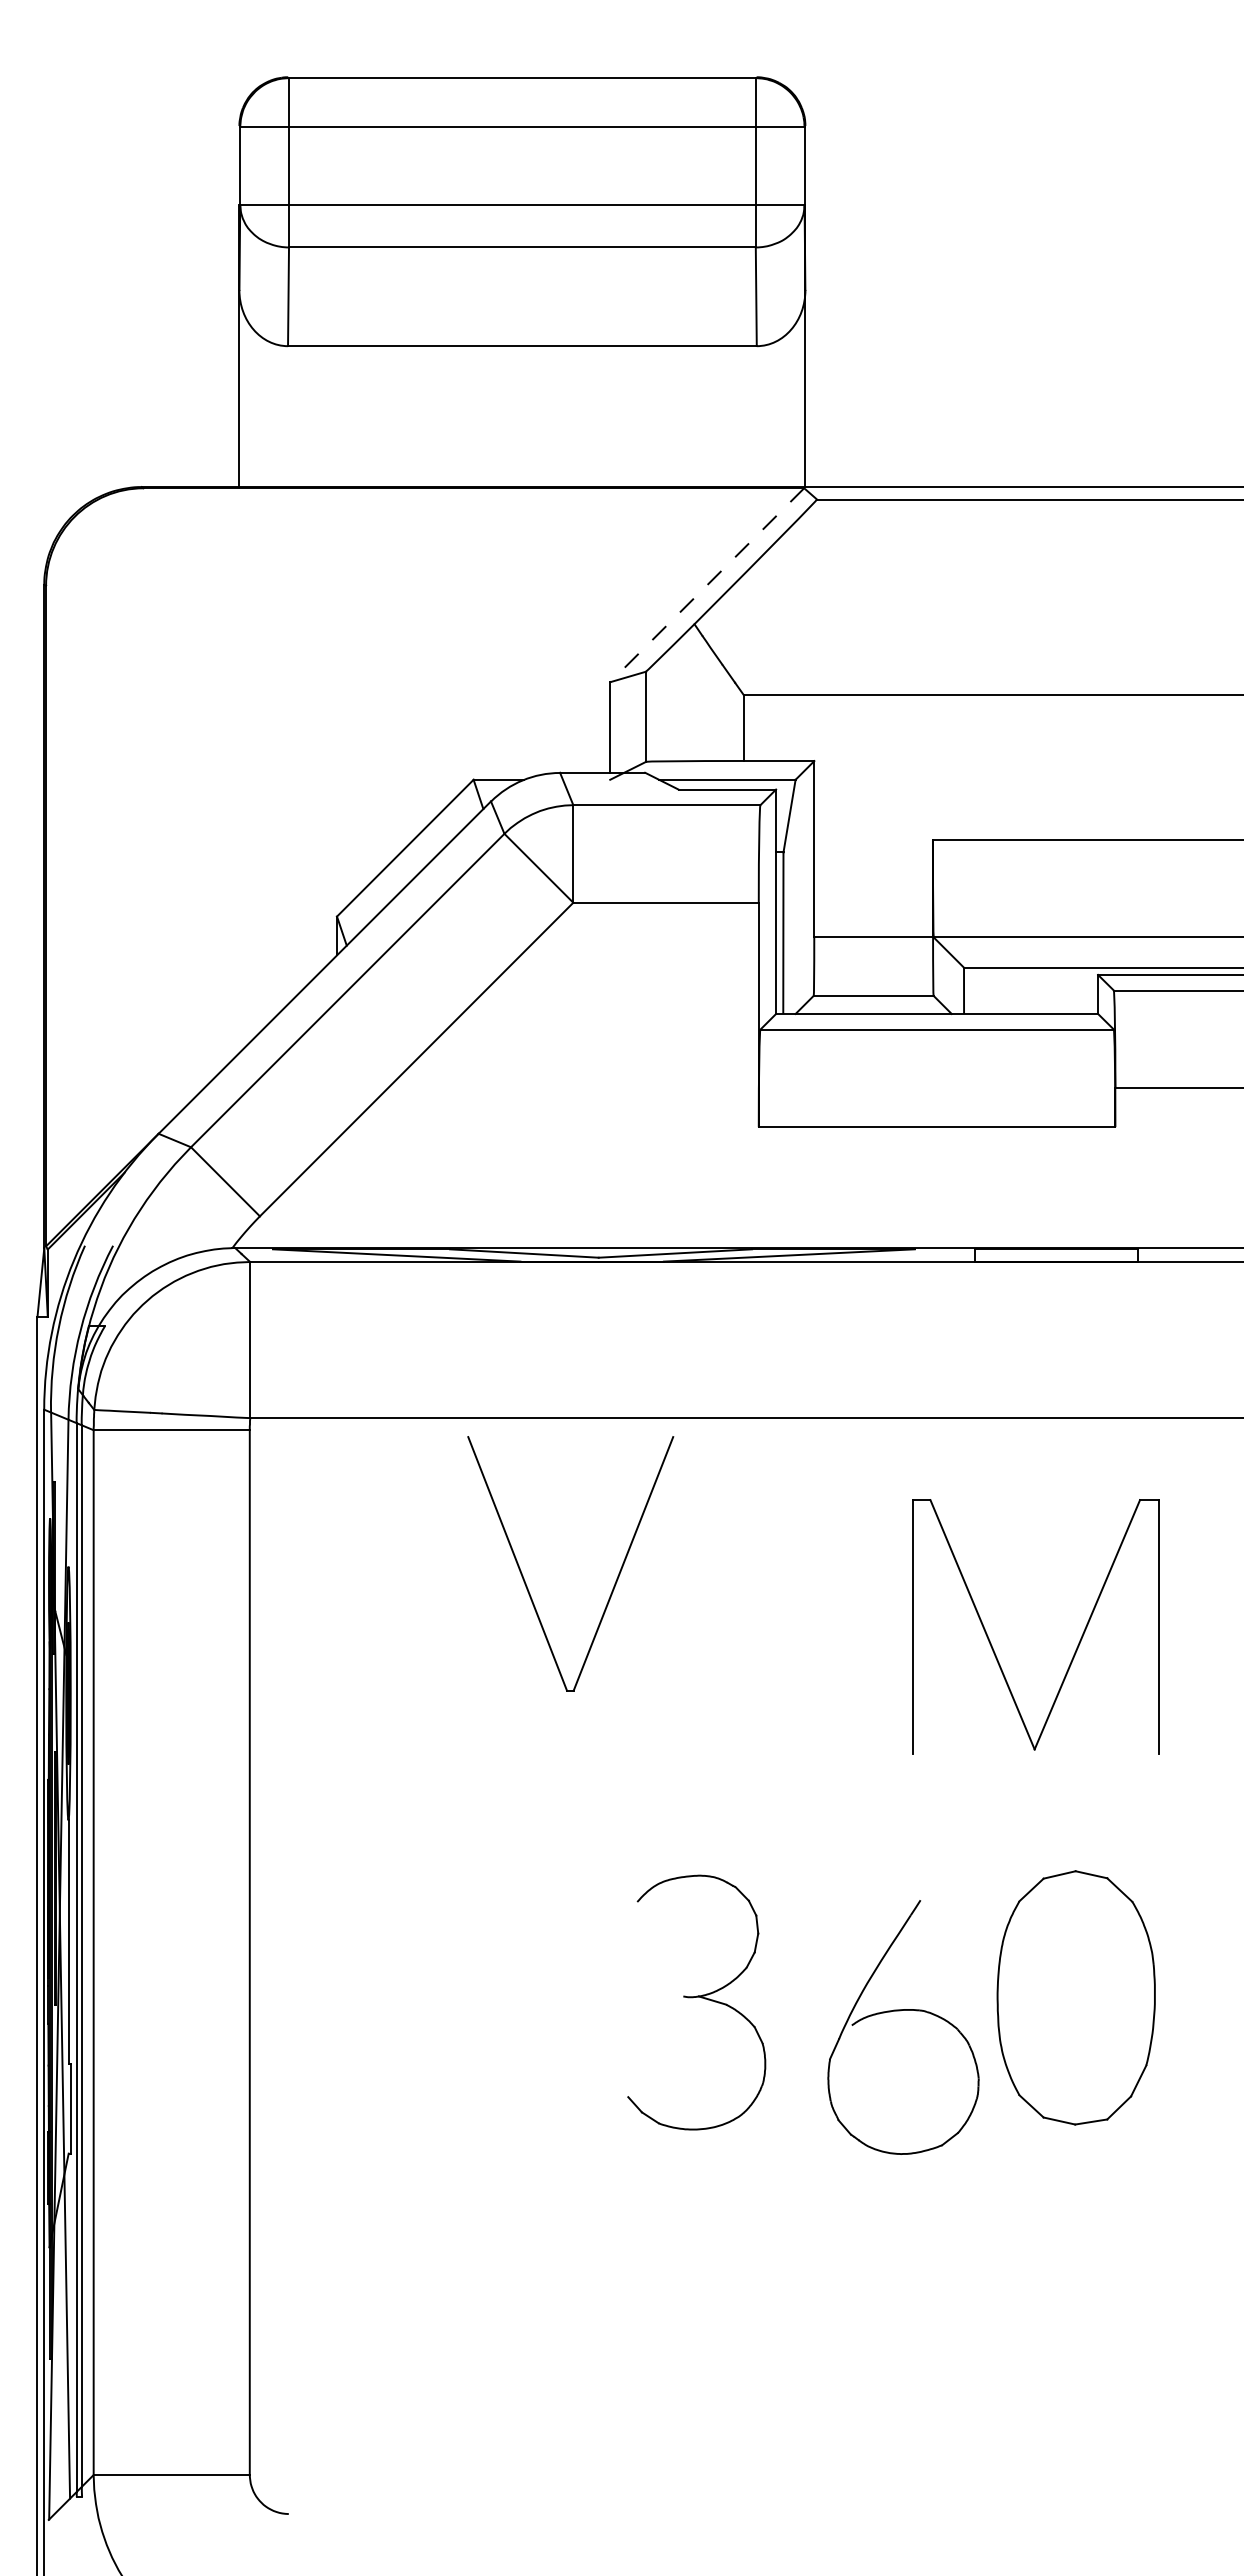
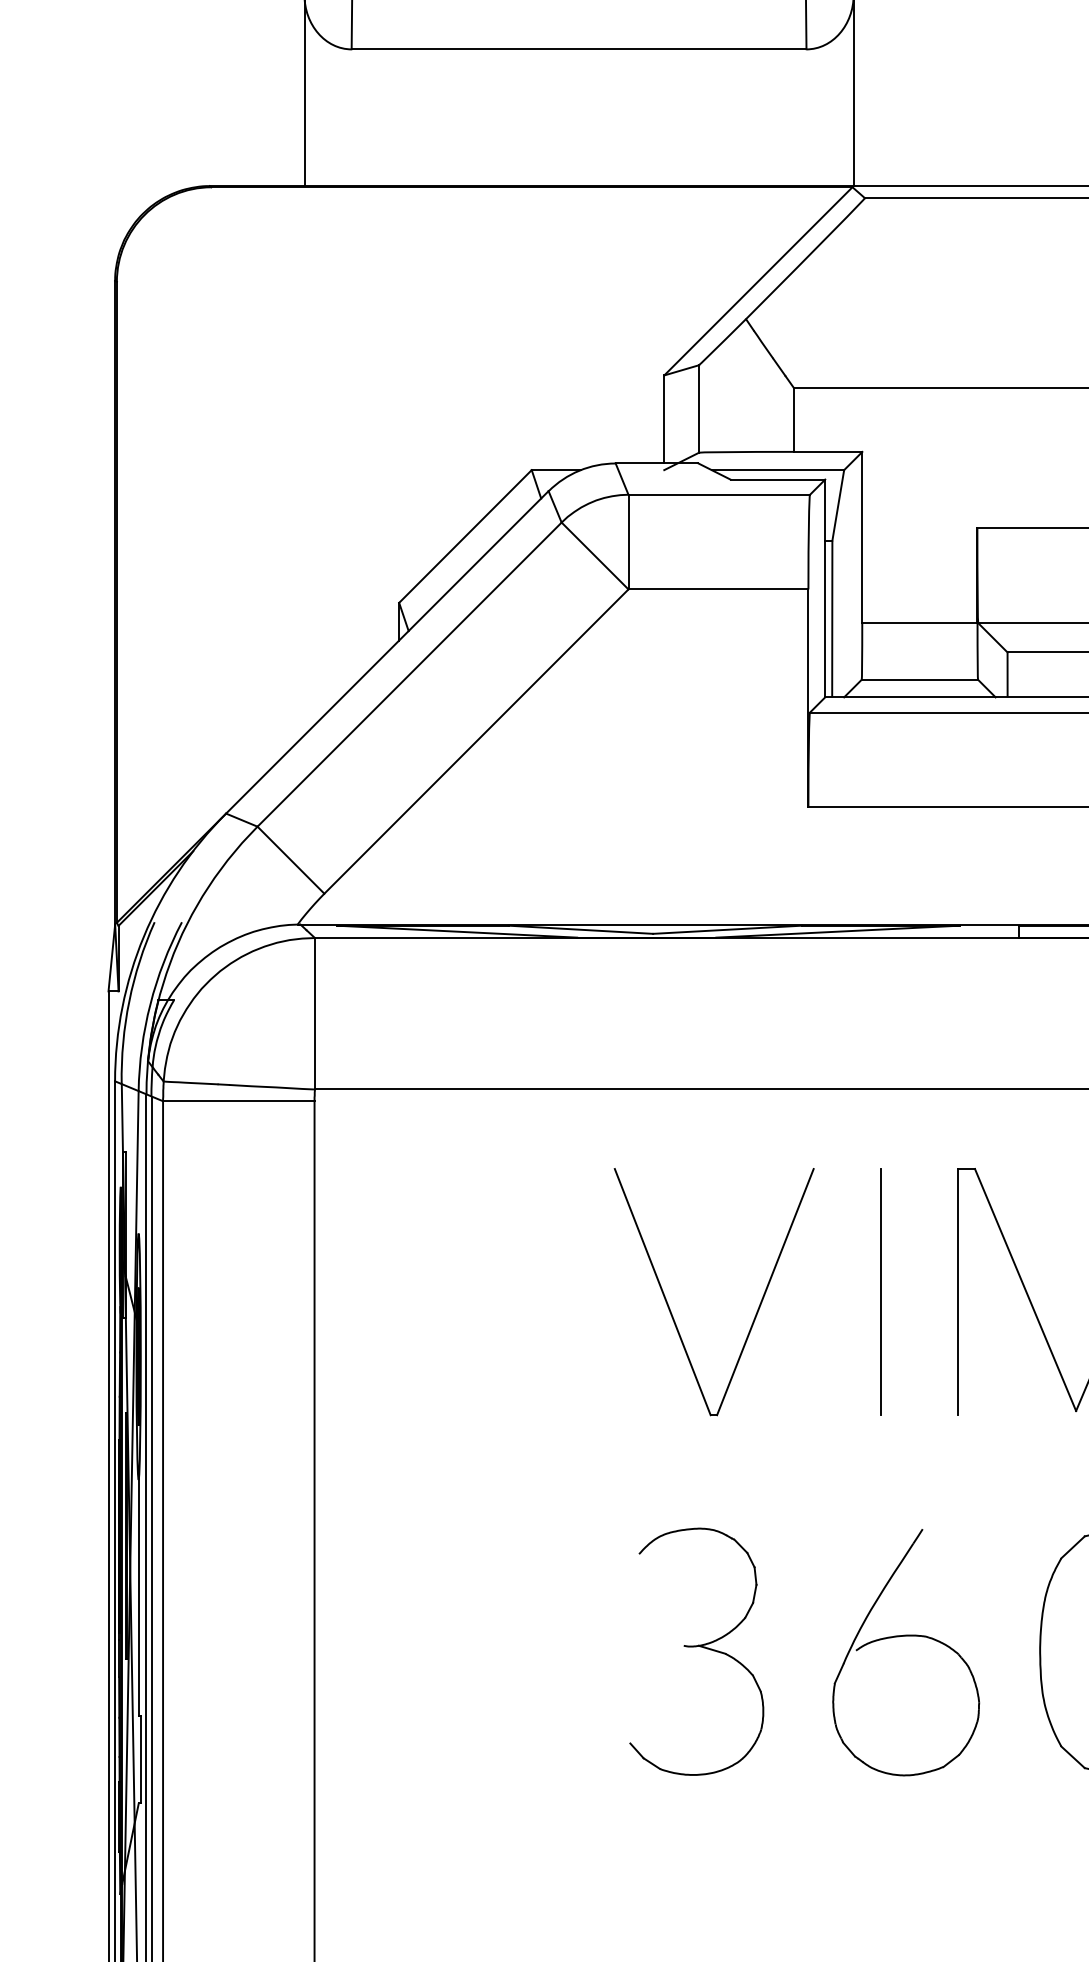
line: (706, 585) -> (757, 281), dashed -> solid
part: (525, 1580) -> (670, 1308), moved
line: (833, 1626) -> (880, 1291), added
part: (696, 2002) -> (696, 1651), moved
part: (900, 2011) -> (903, 1637), moved

